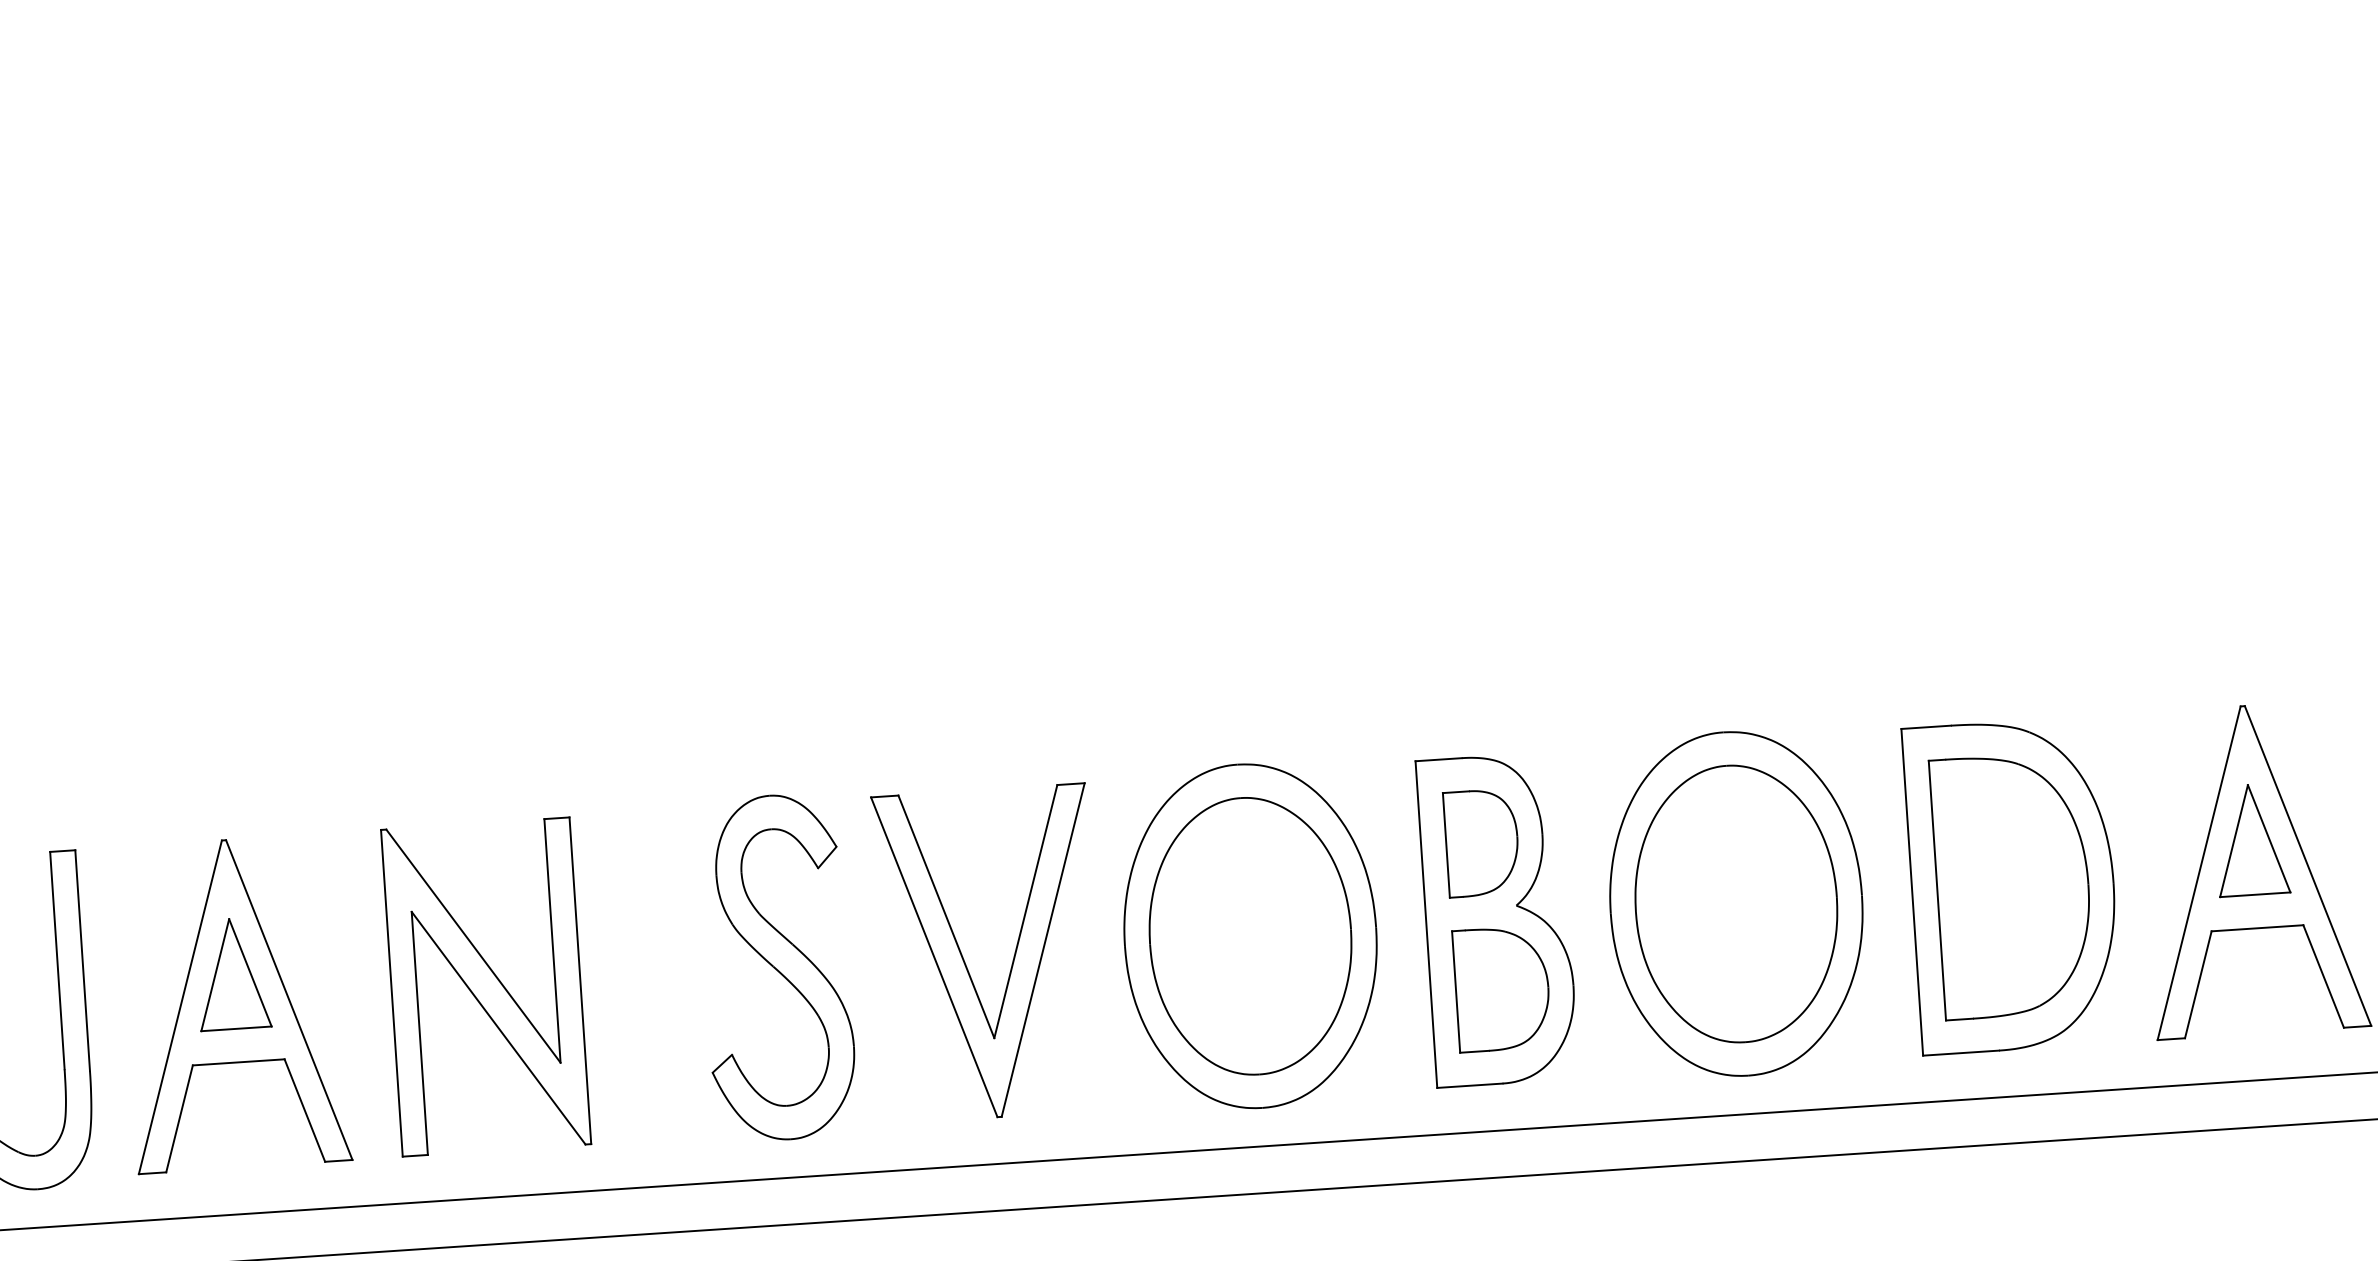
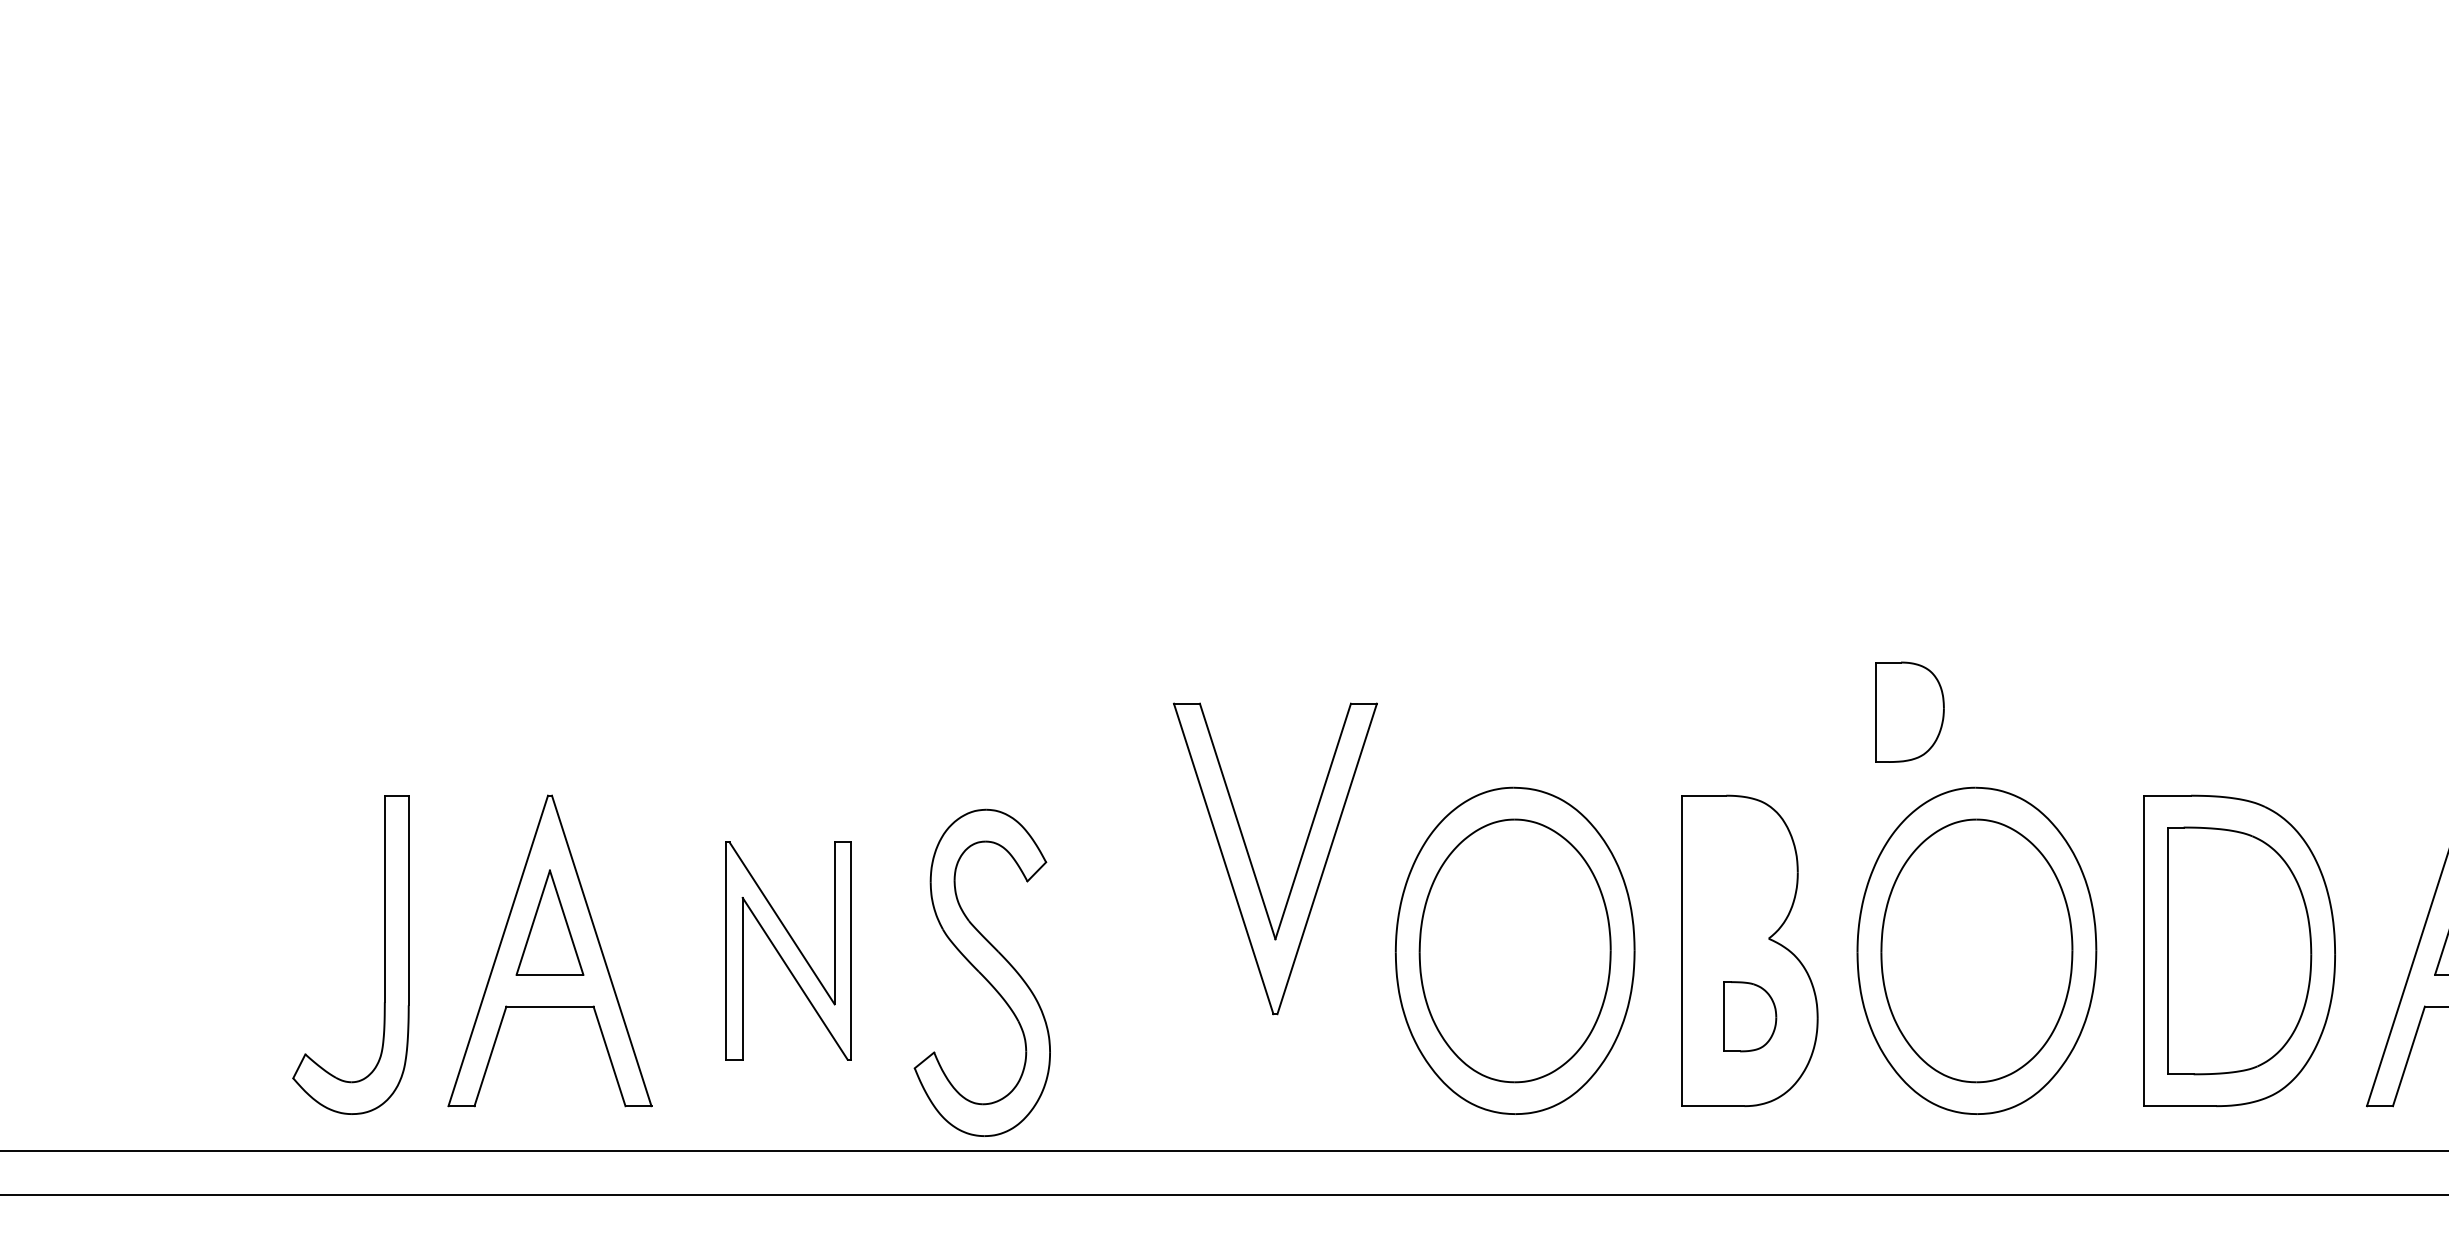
part: (1481, 842) -> (1909, 711), moved
part: (966, 963) -> (1253, 866), moved
part: (776, 967) -> (981, 972), moved
part: (485, 986) -> (788, 950), size x0.7
part: (1501, 988) -> (1749, 1016), size x0.6

